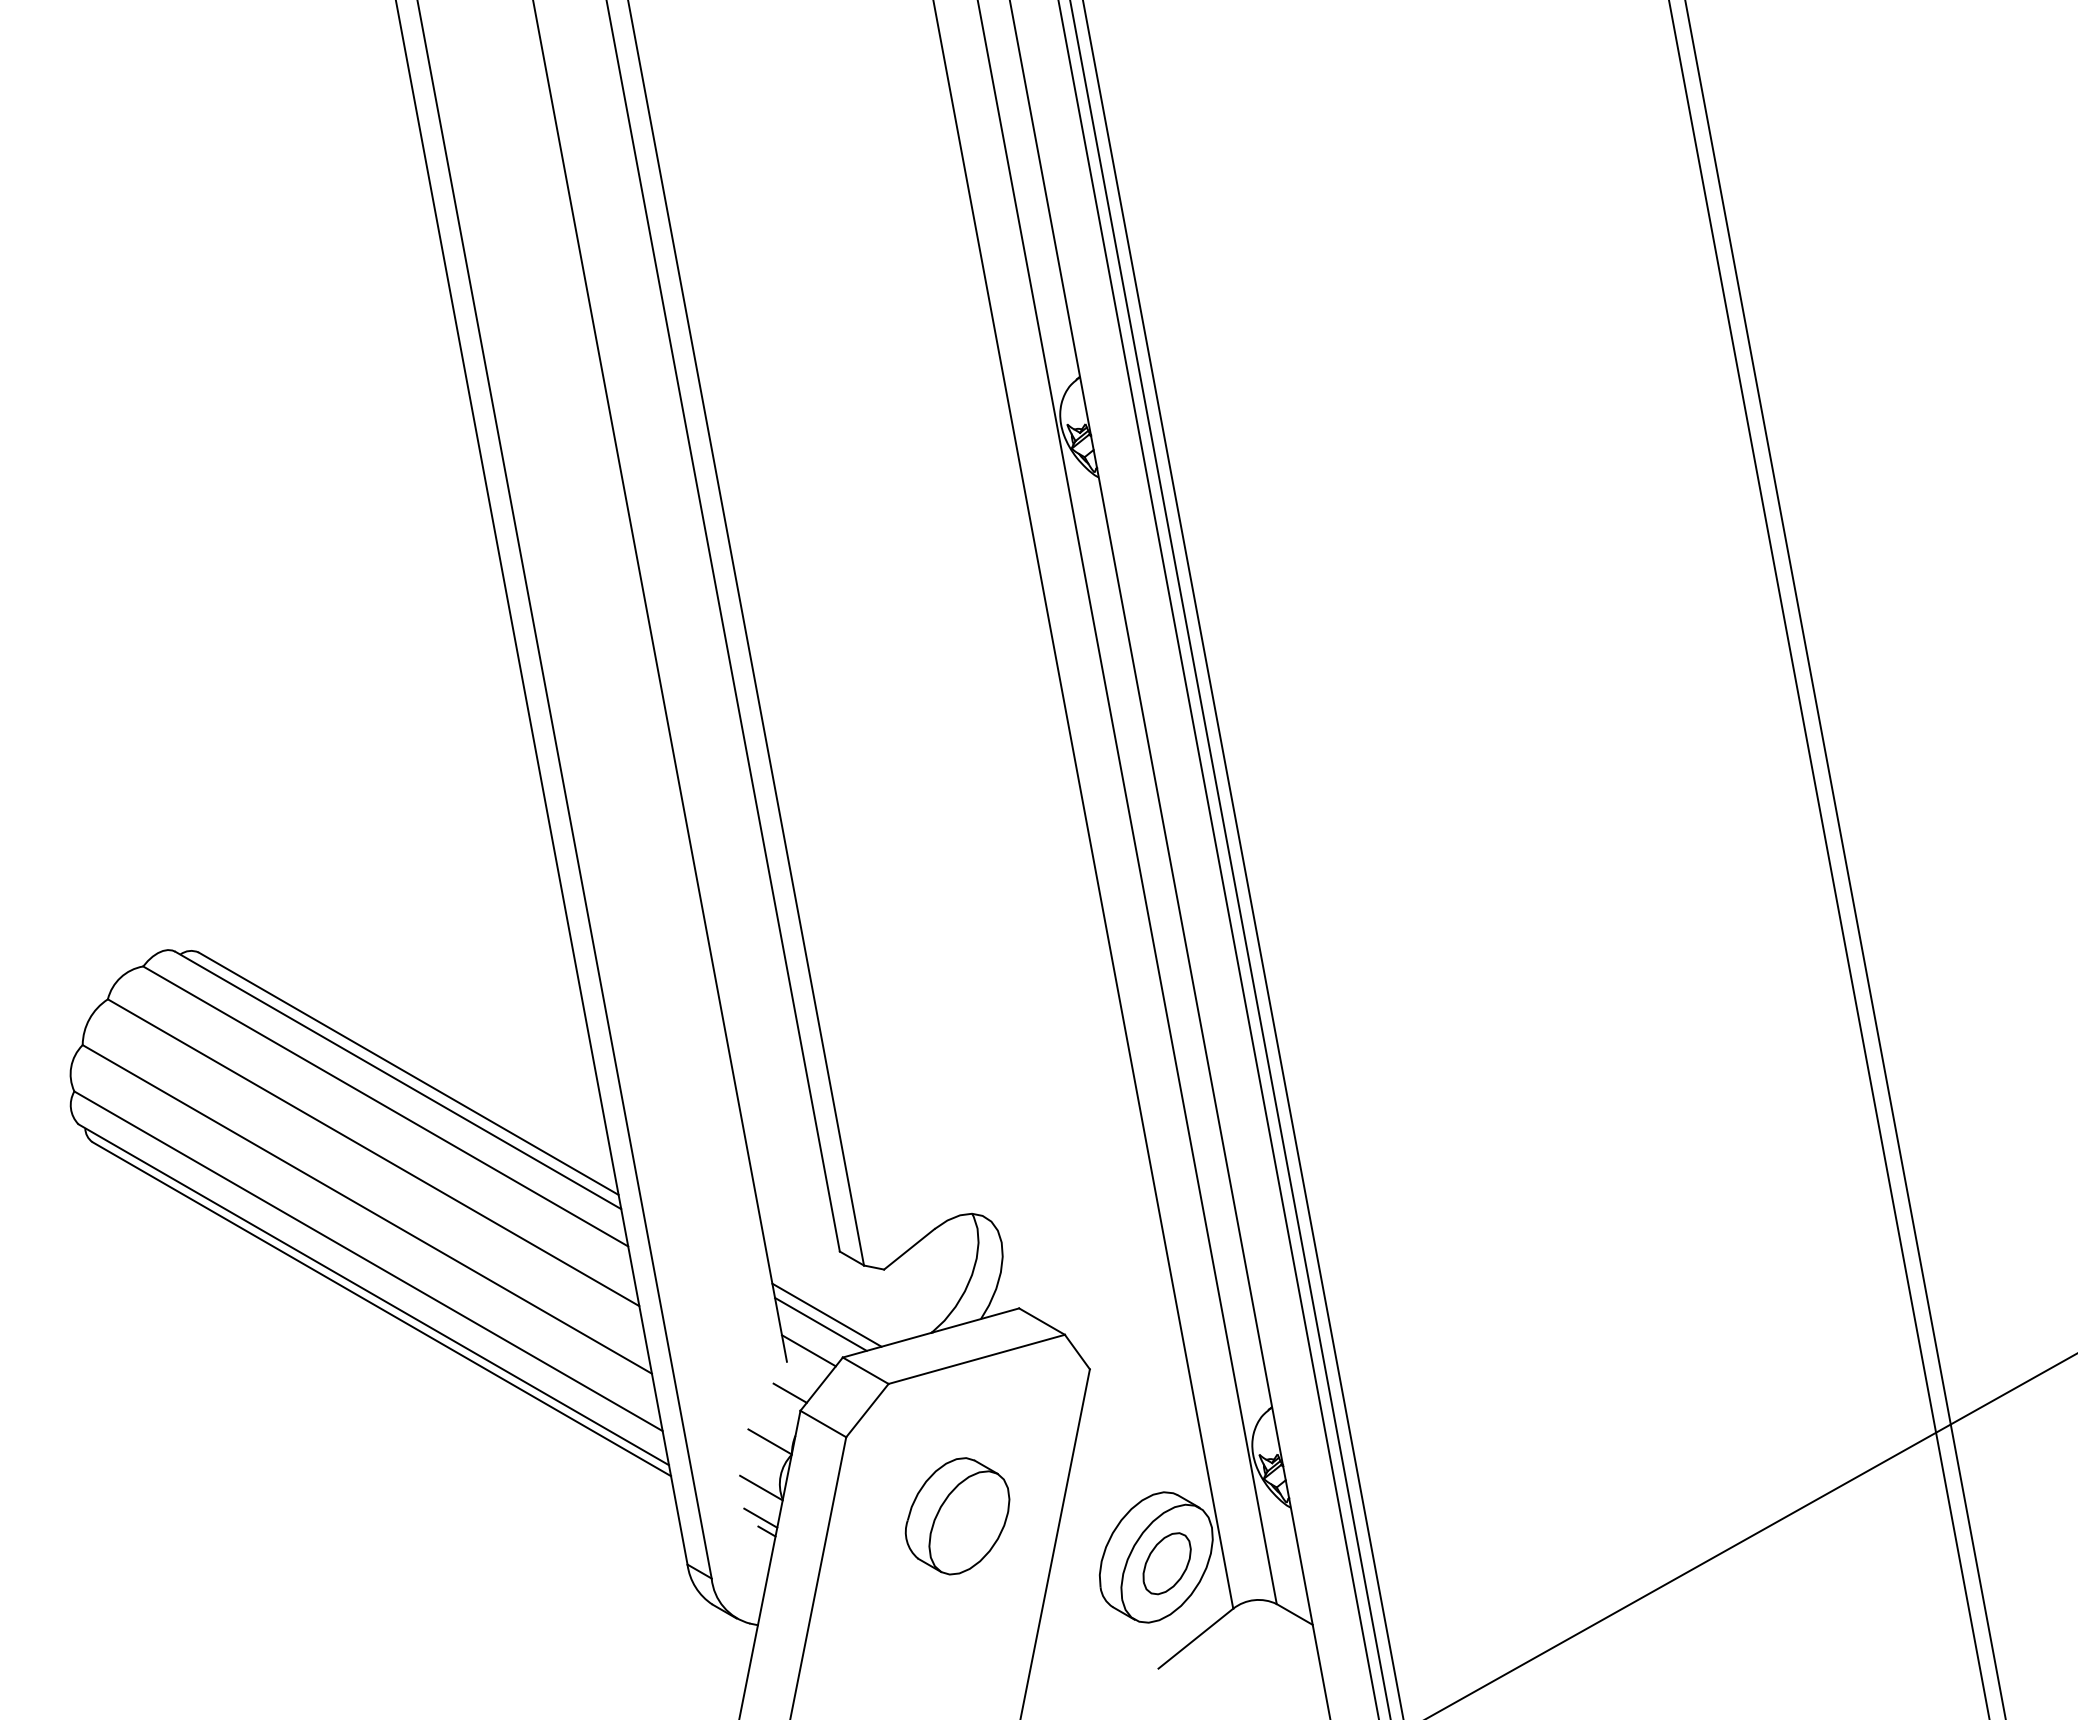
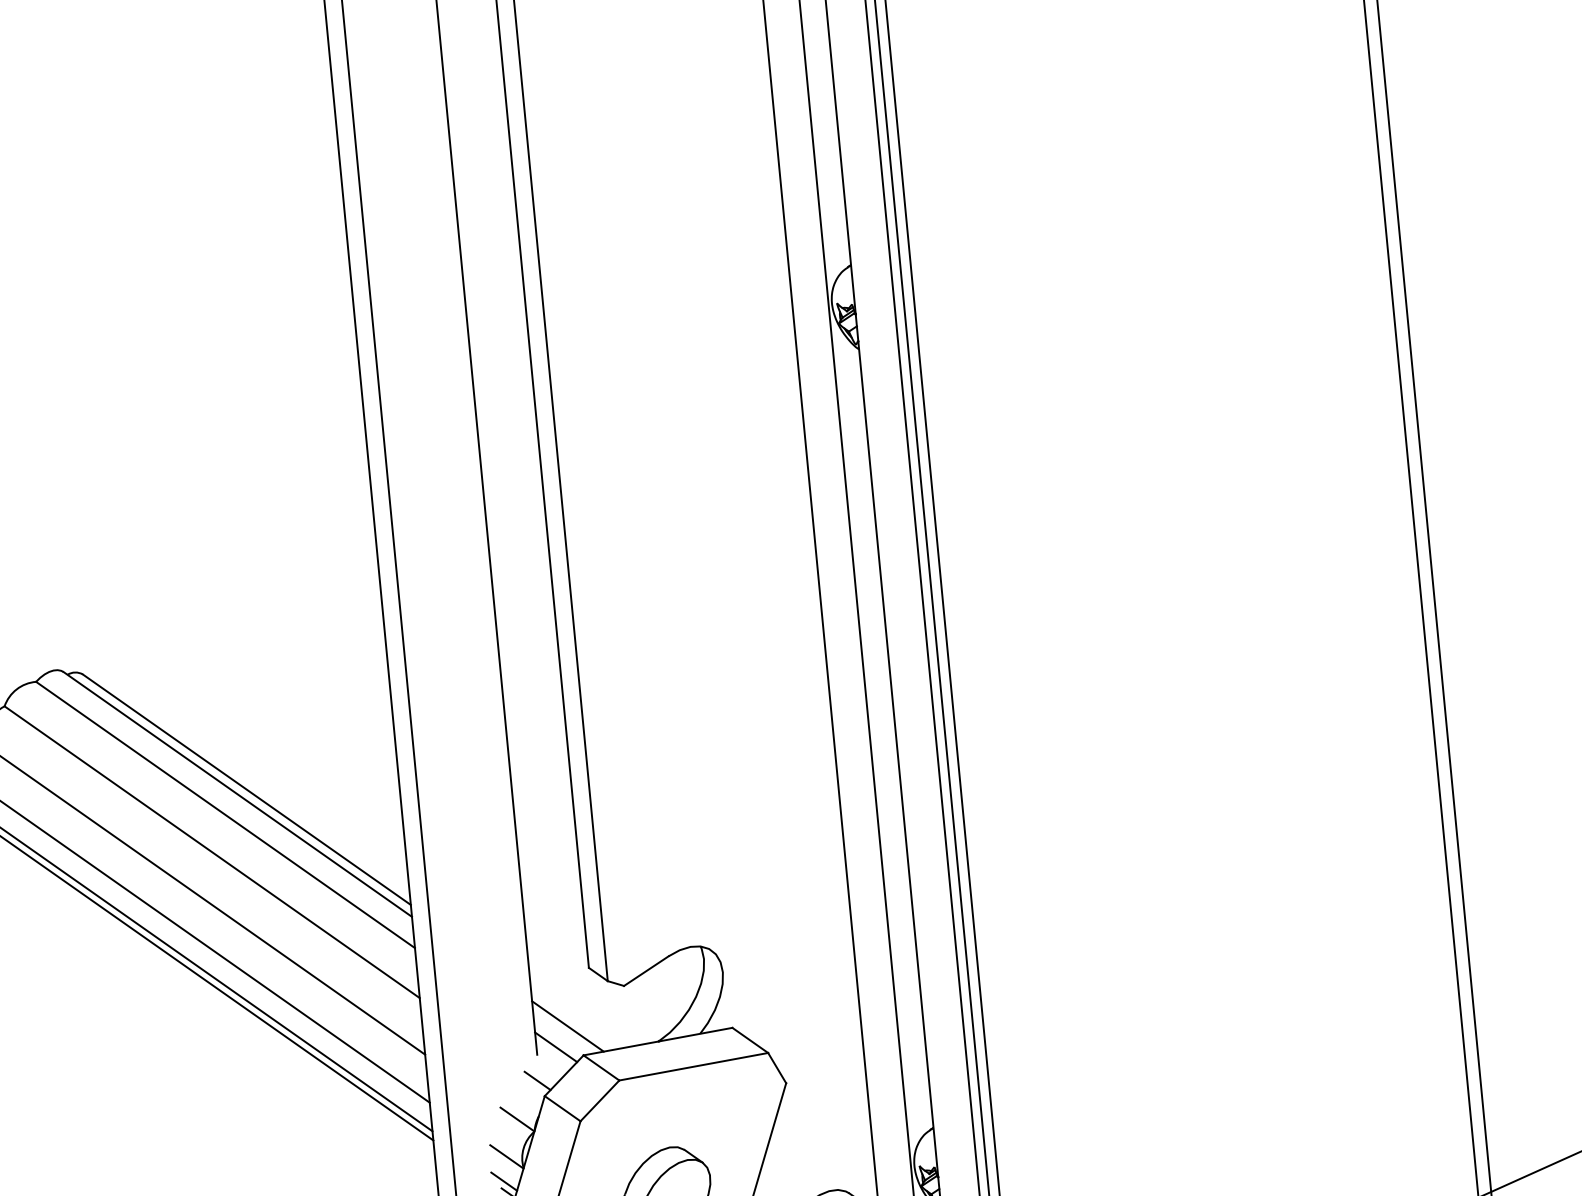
line: (826, 1314) -> (573, 1018), removed

